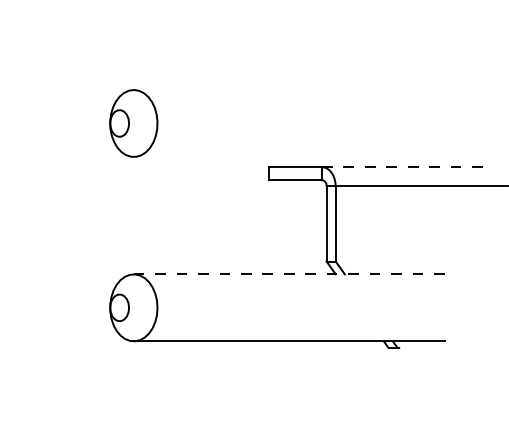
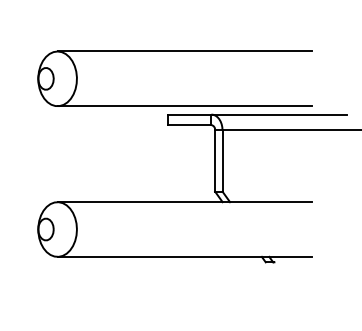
line: (288, 89) -> (183, 51), added
line: (288, 156) -> (183, 105), added
line: (405, 167) -> (279, 114), dashed -> solid
line: (288, 274) -> (183, 202), dashed -> solid

